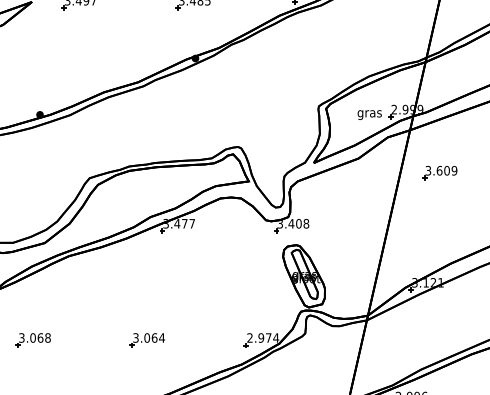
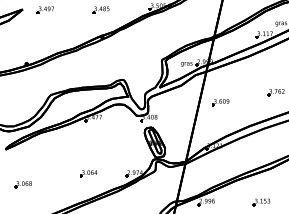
part: (439, 172) -> (220, 102), moved
part: (31, 339) -> (22, 184), moved
part: (146, 339) -> (88, 173), moved

